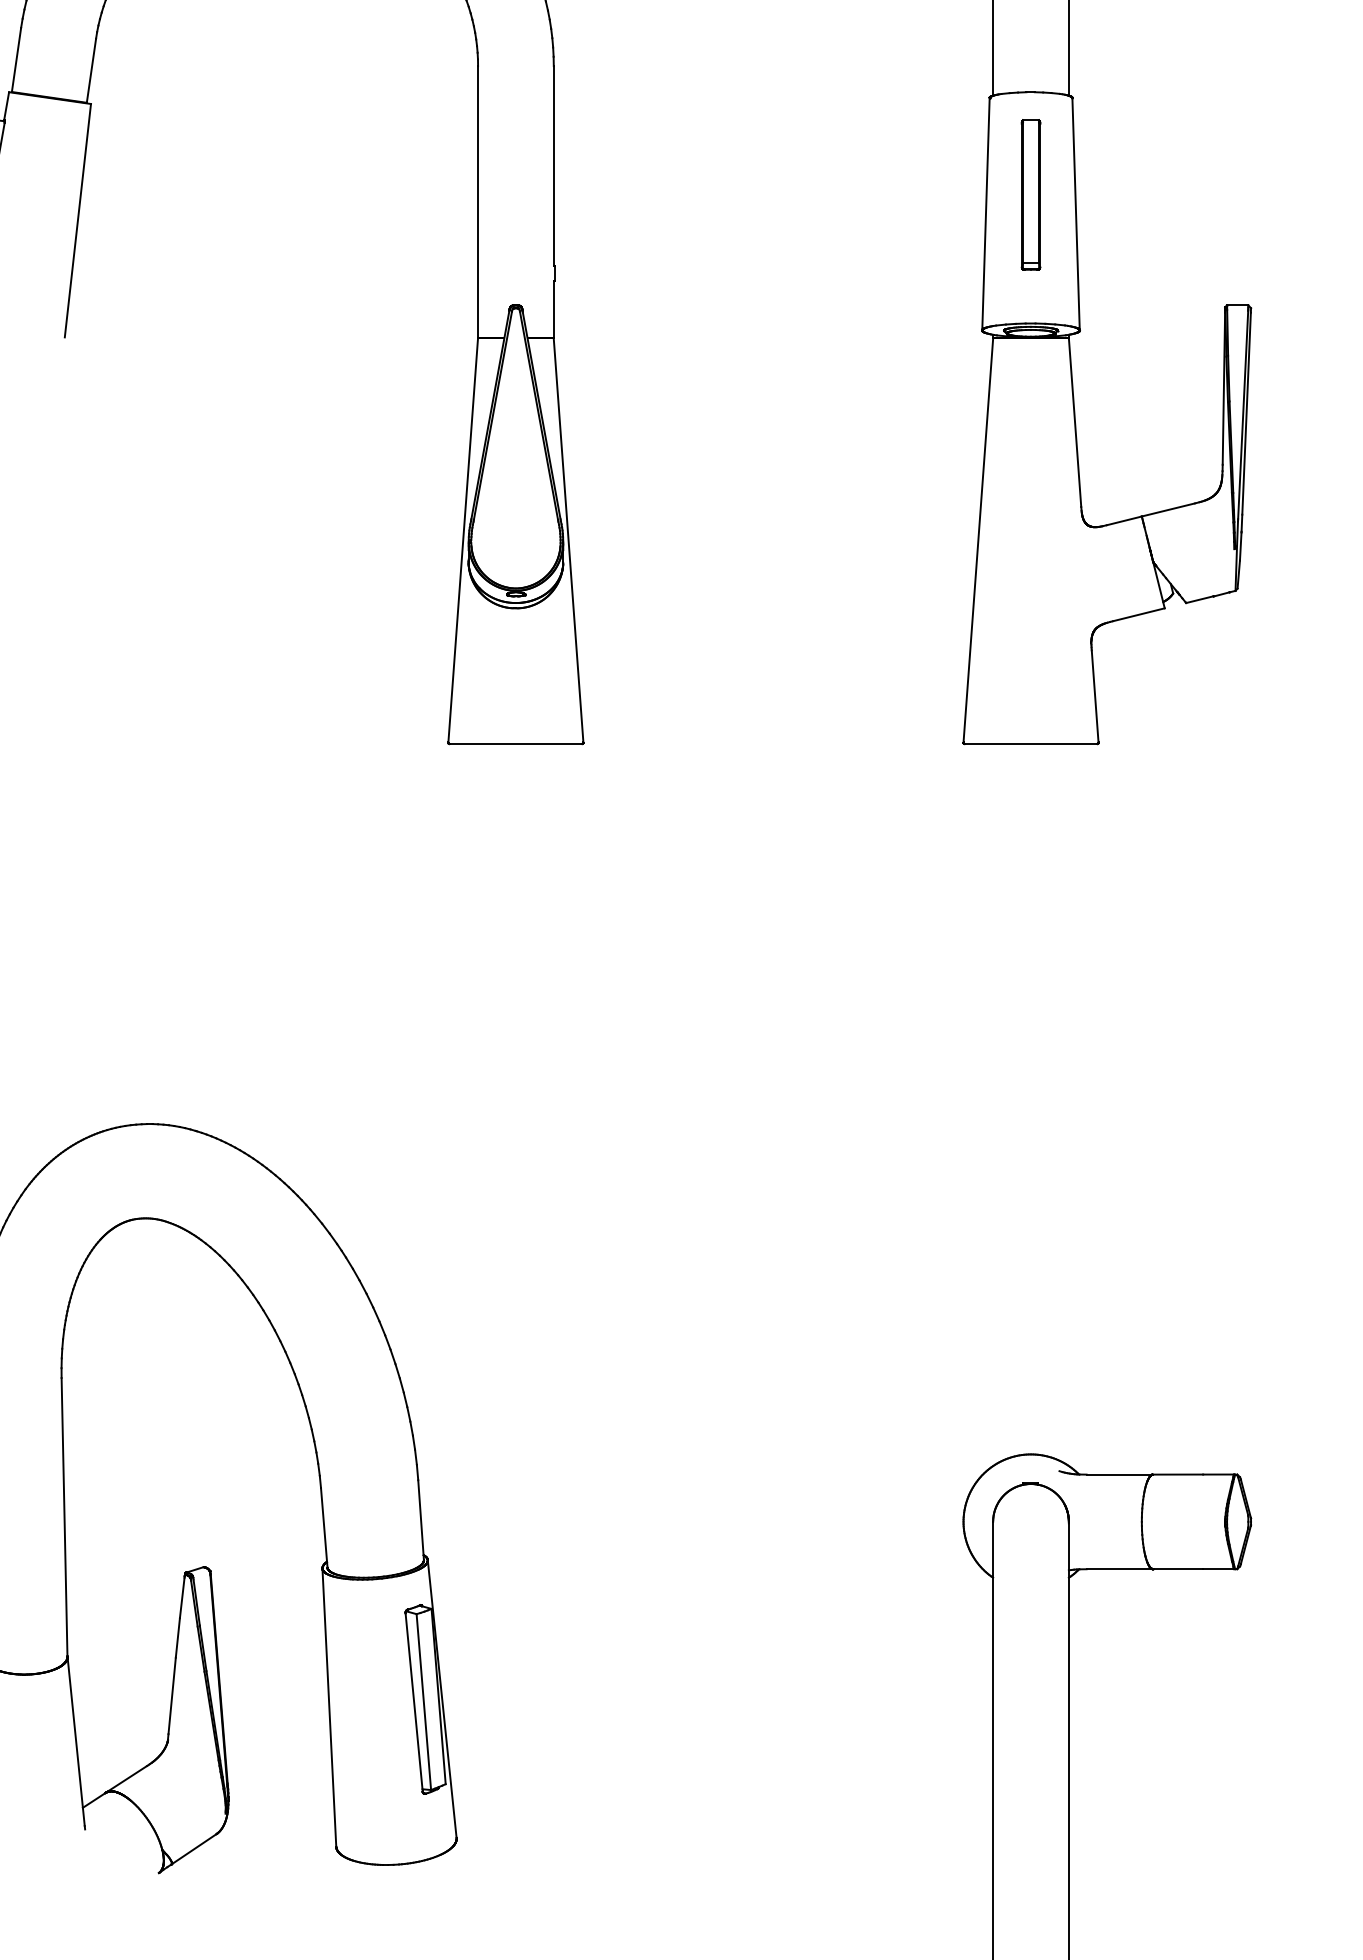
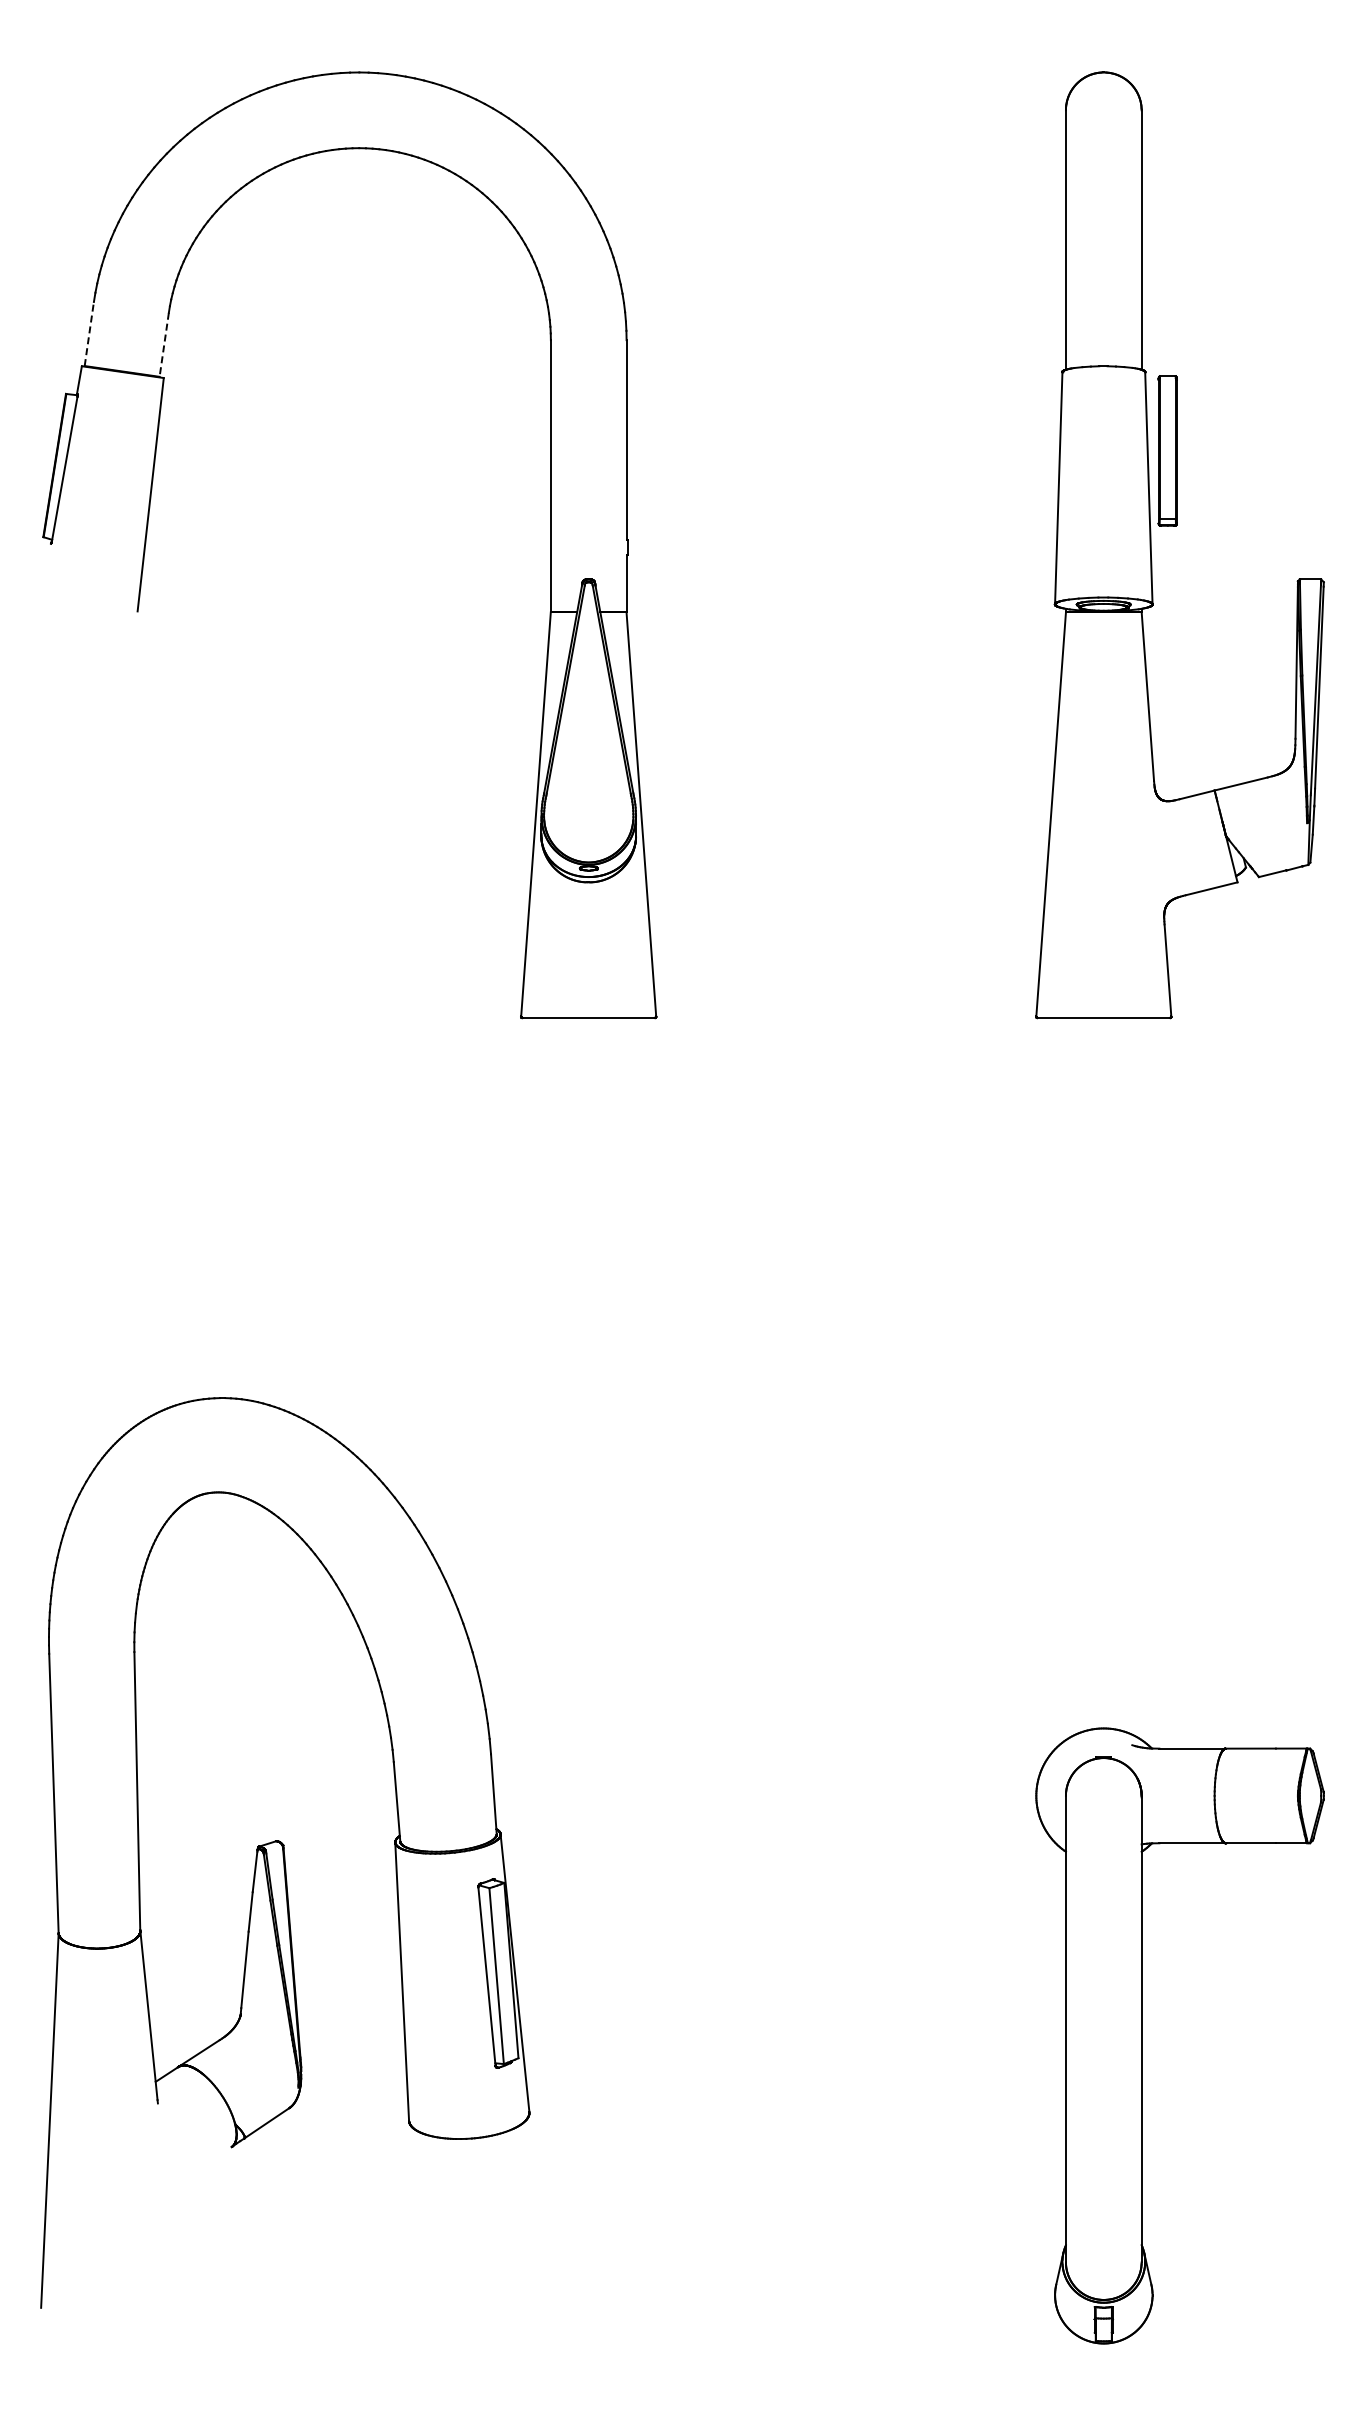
line: (16, 59) -> (89, 333), solid -> dashed
line: (91, 71) -> (164, 345), solid -> dashed
part: (1030, 194) -> (1167, 450), moved

